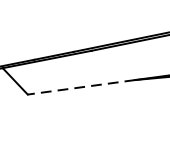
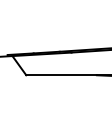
line: (81, 87) -> (61, 75), dashed -> solid

